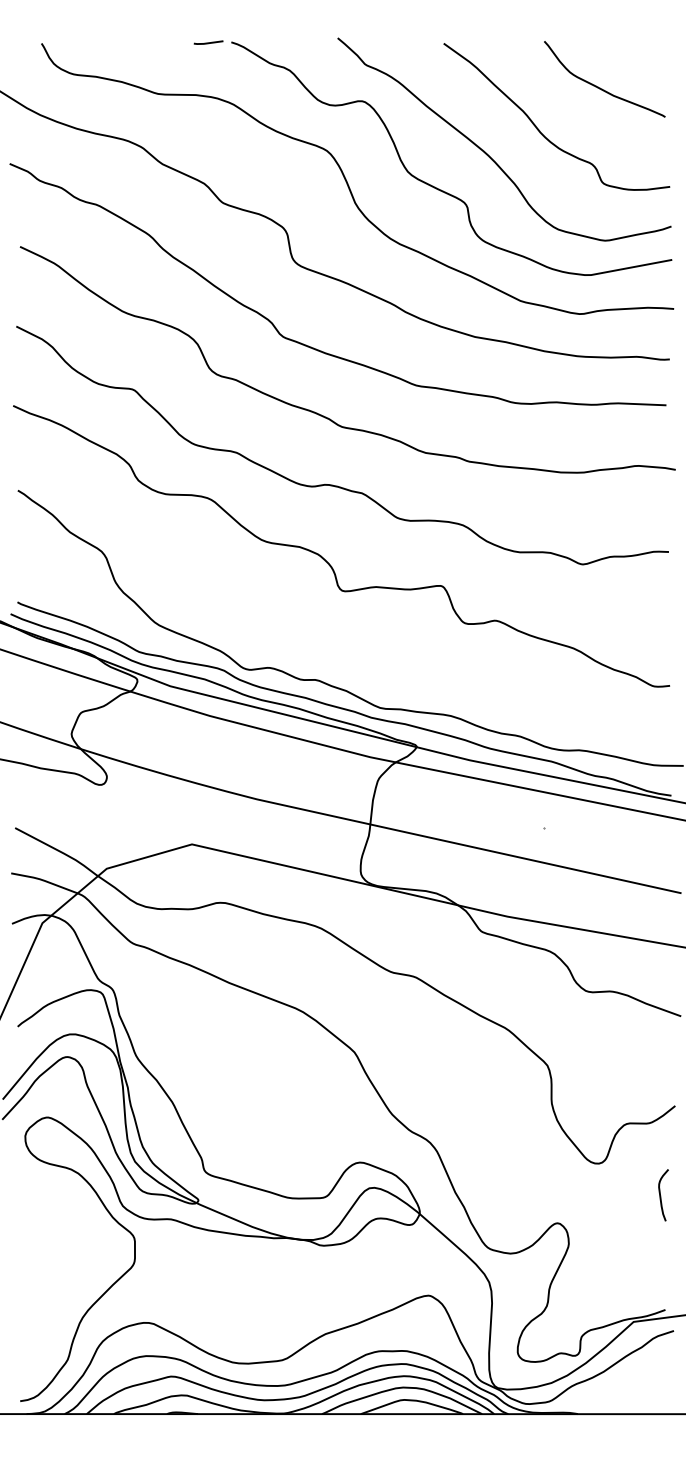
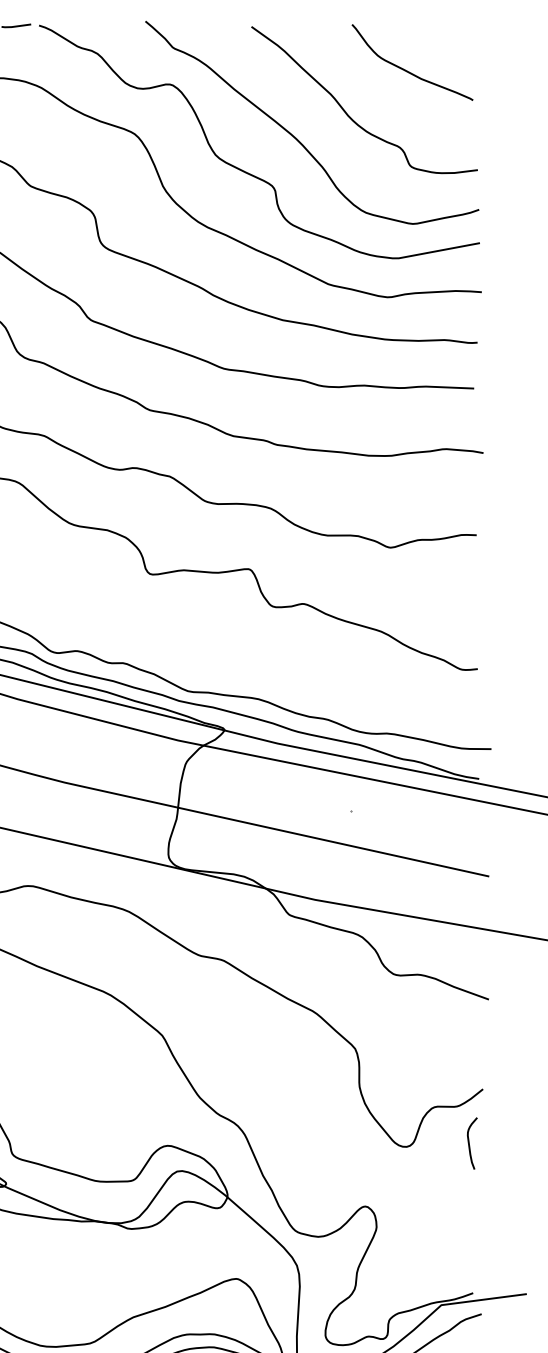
curve: (661, 1195) -> (470, 1143), moved

